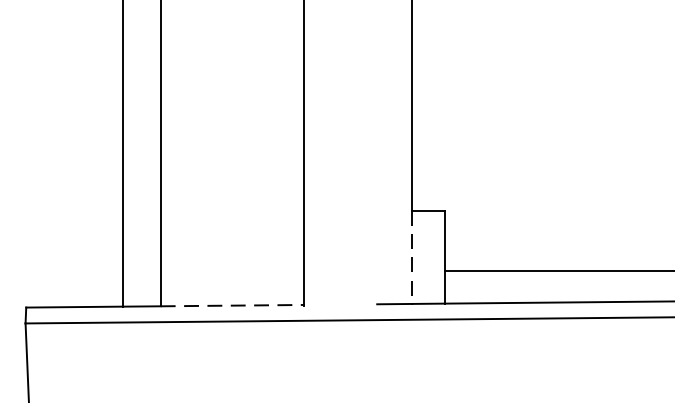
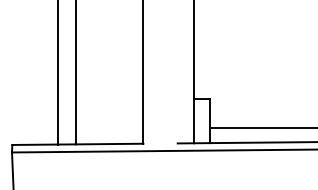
line: (412, 257) -> (194, 121), dashed -> solid
line: (232, 306) -> (109, 144), dashed -> solid

